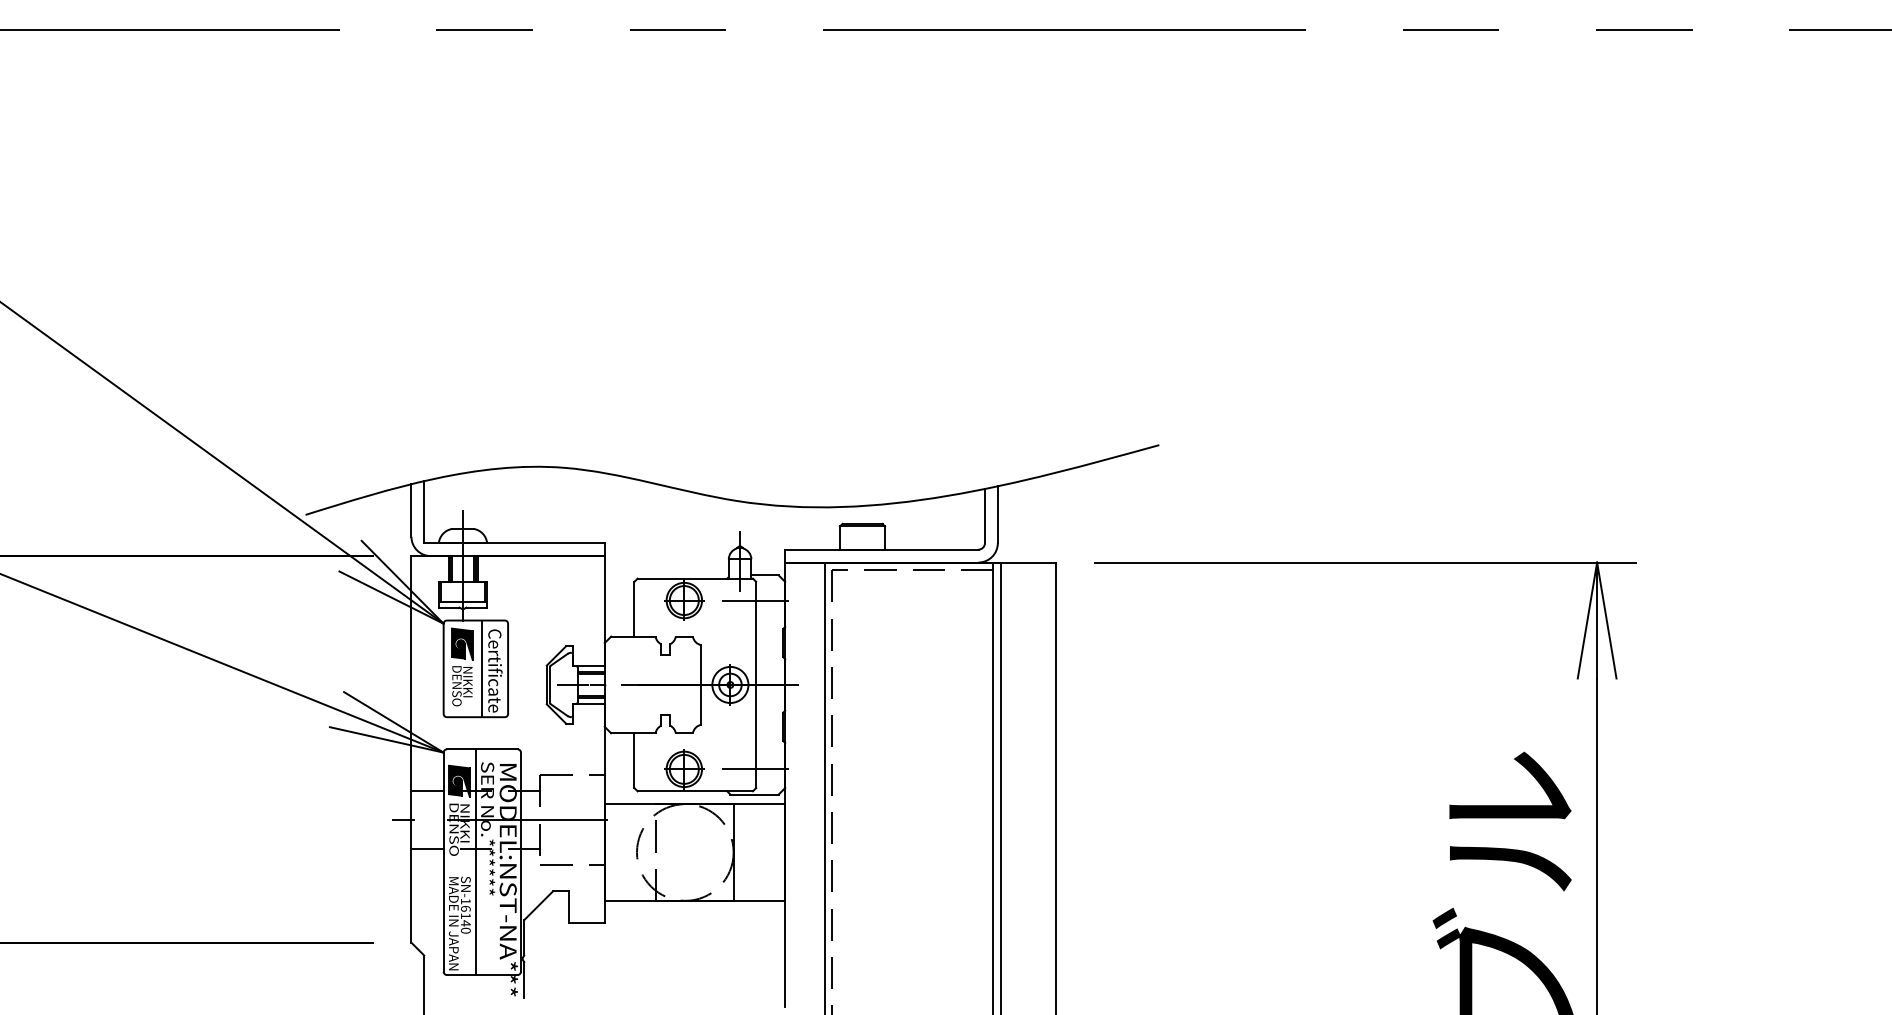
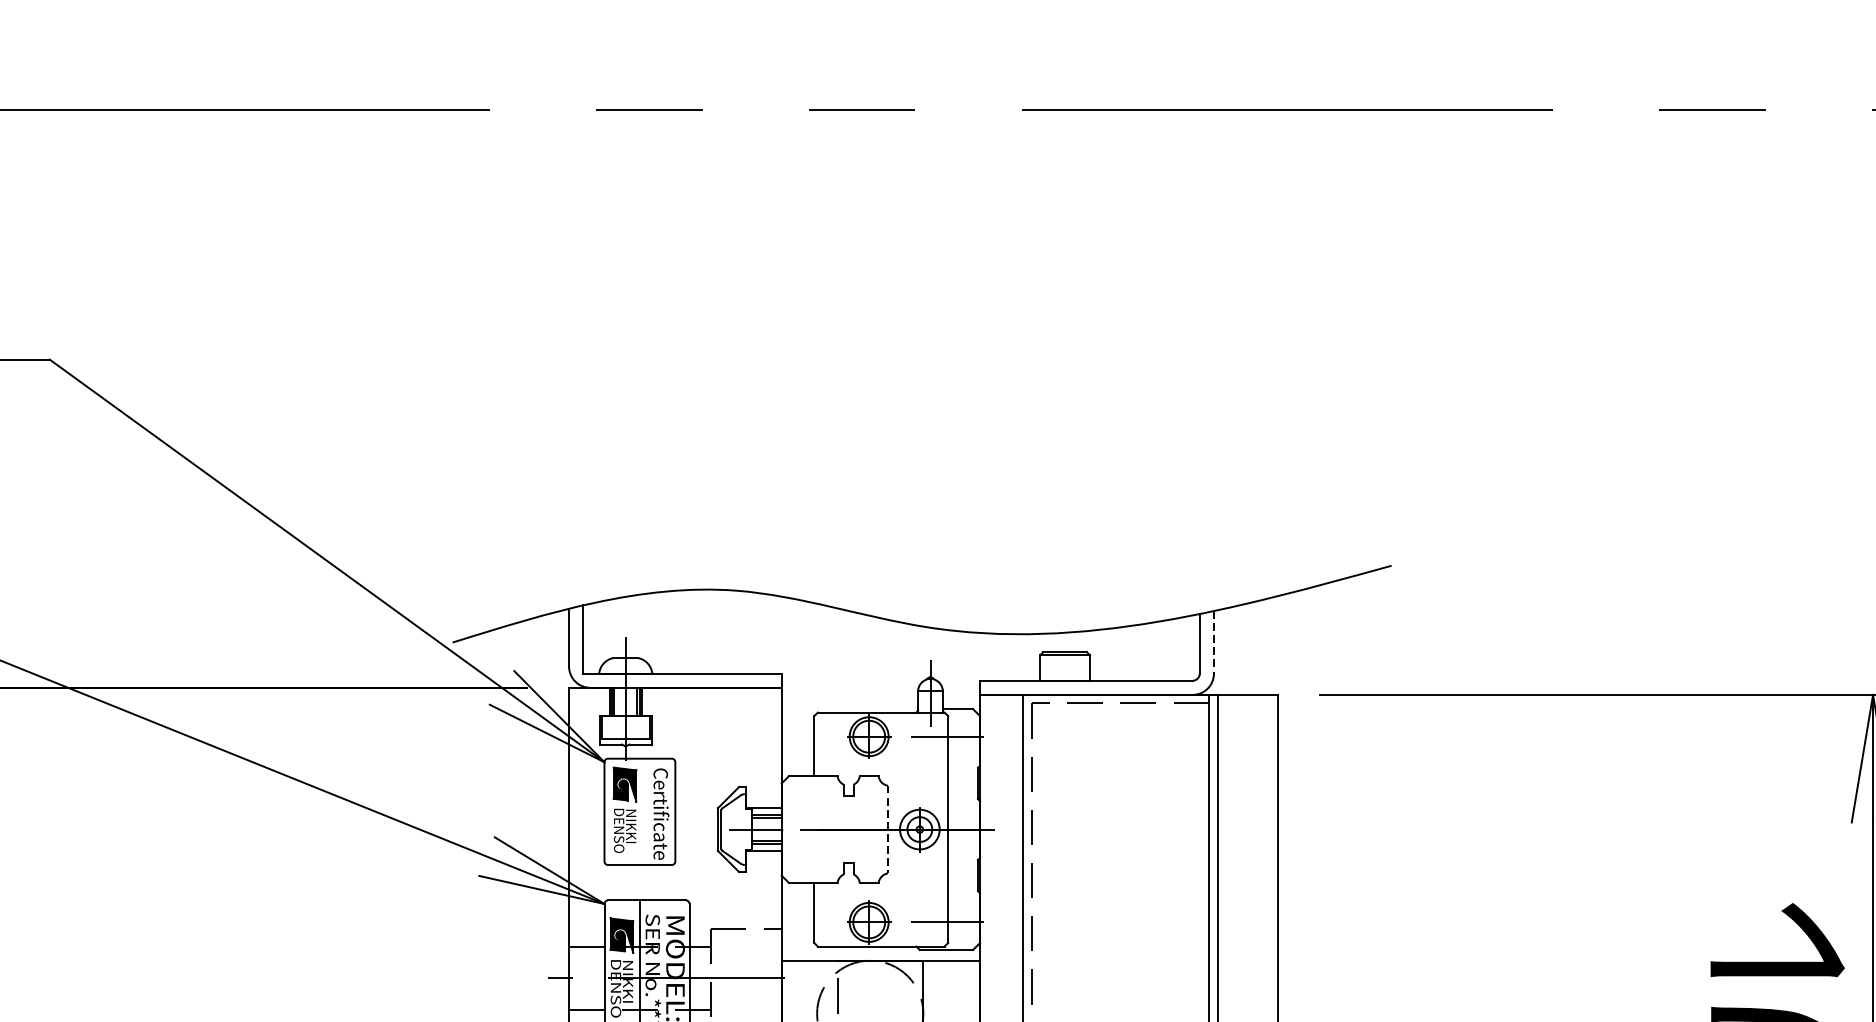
line: (997, 515) -> (1213, 643), solid -> dashed
line: (482, 668) -> (647, 811), removed
line: (701, 684) -> (888, 829), solid -> dashed

